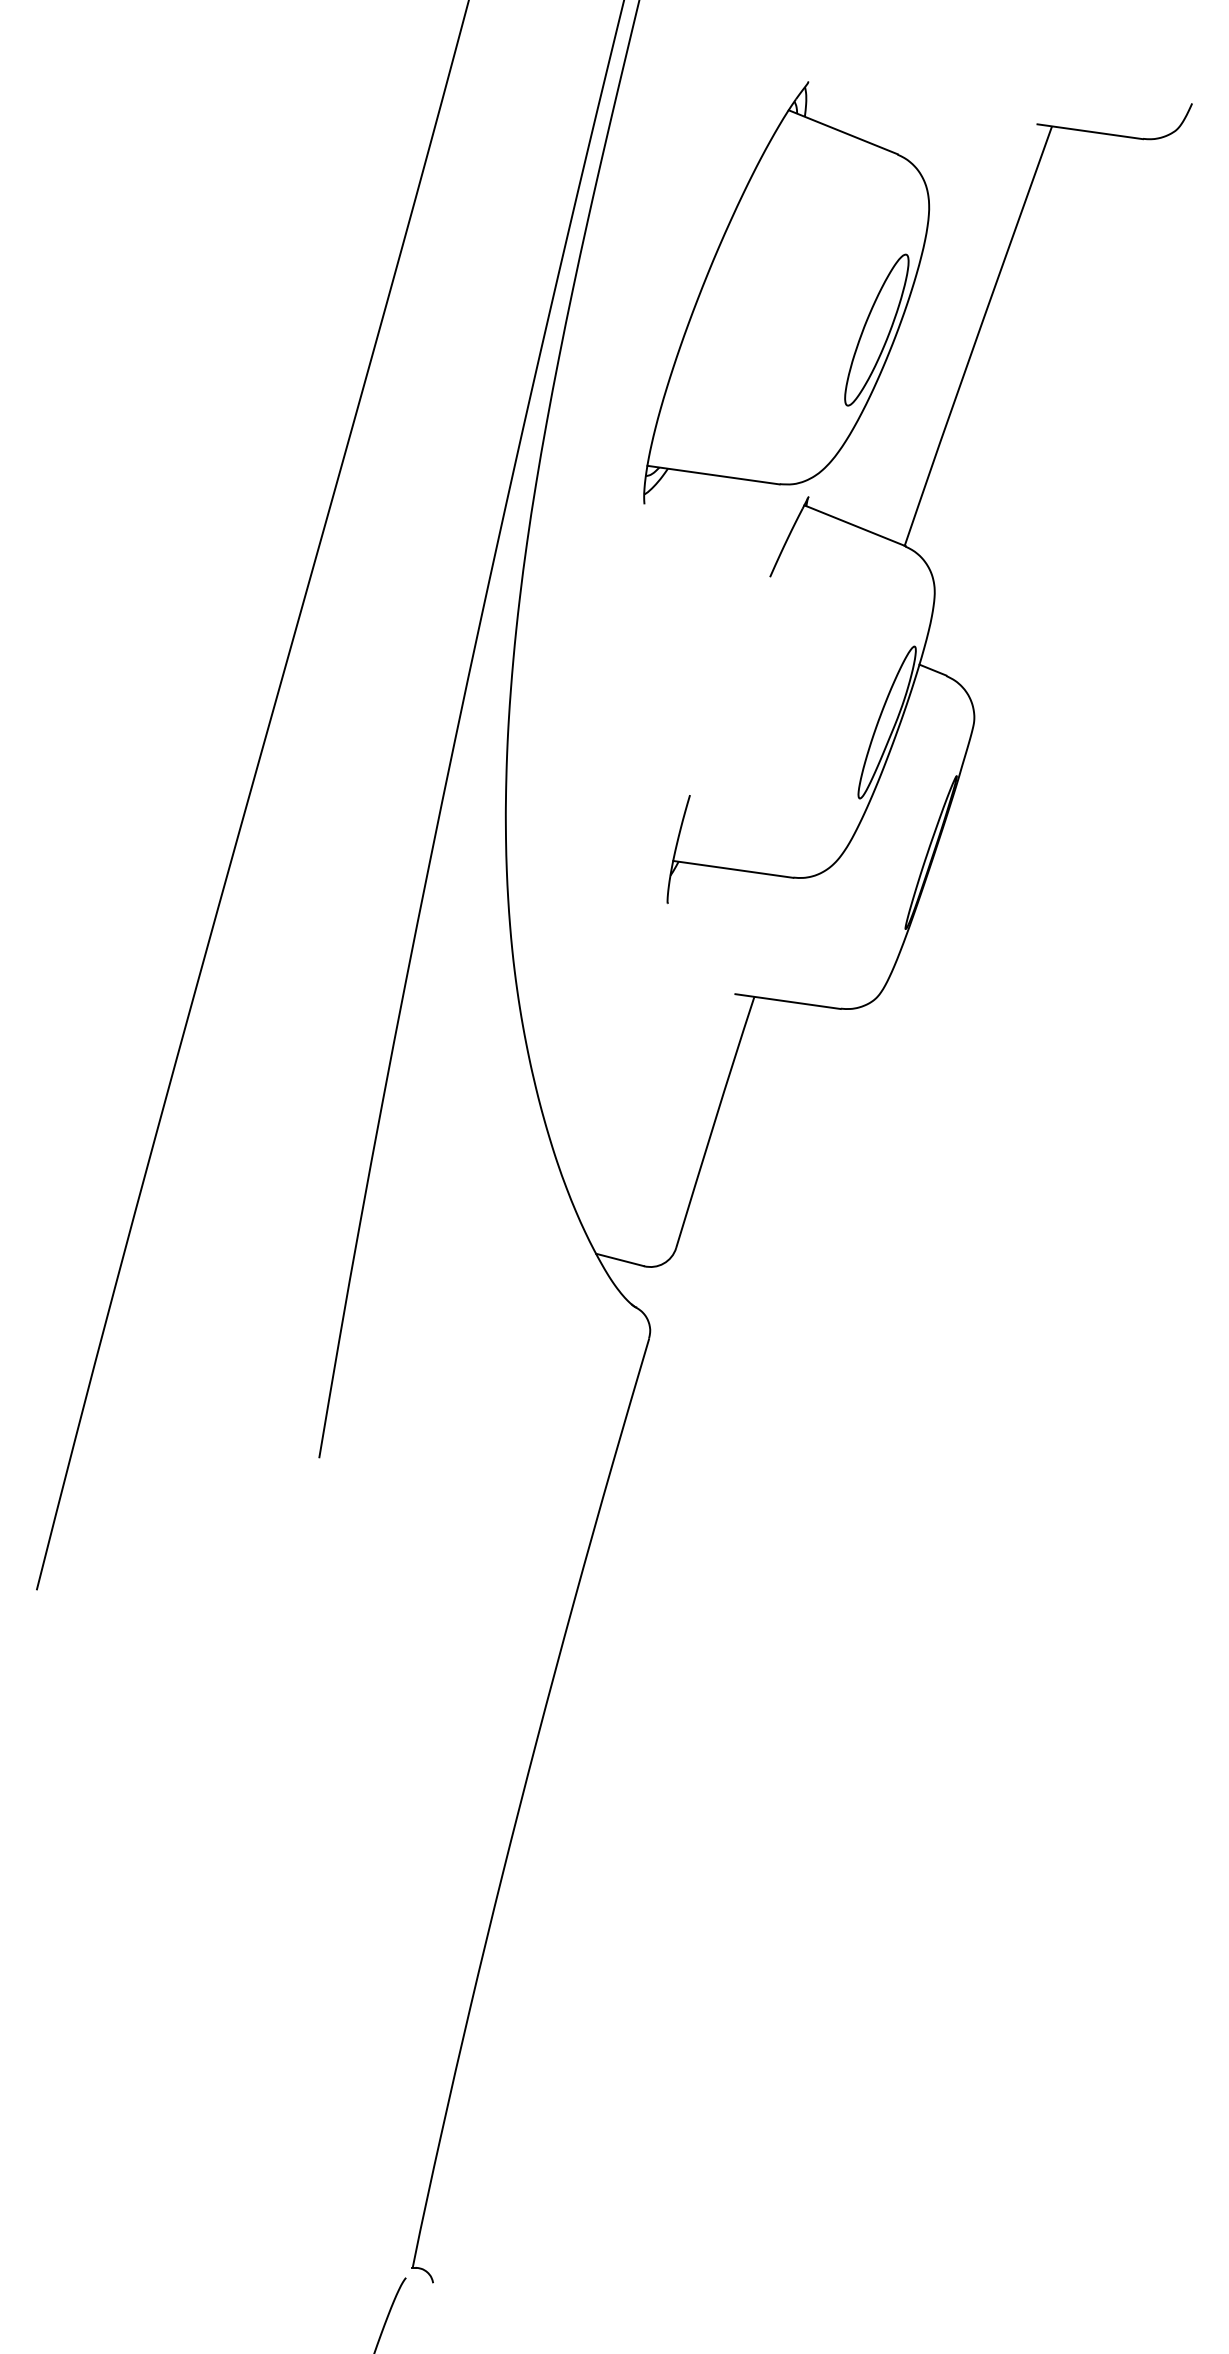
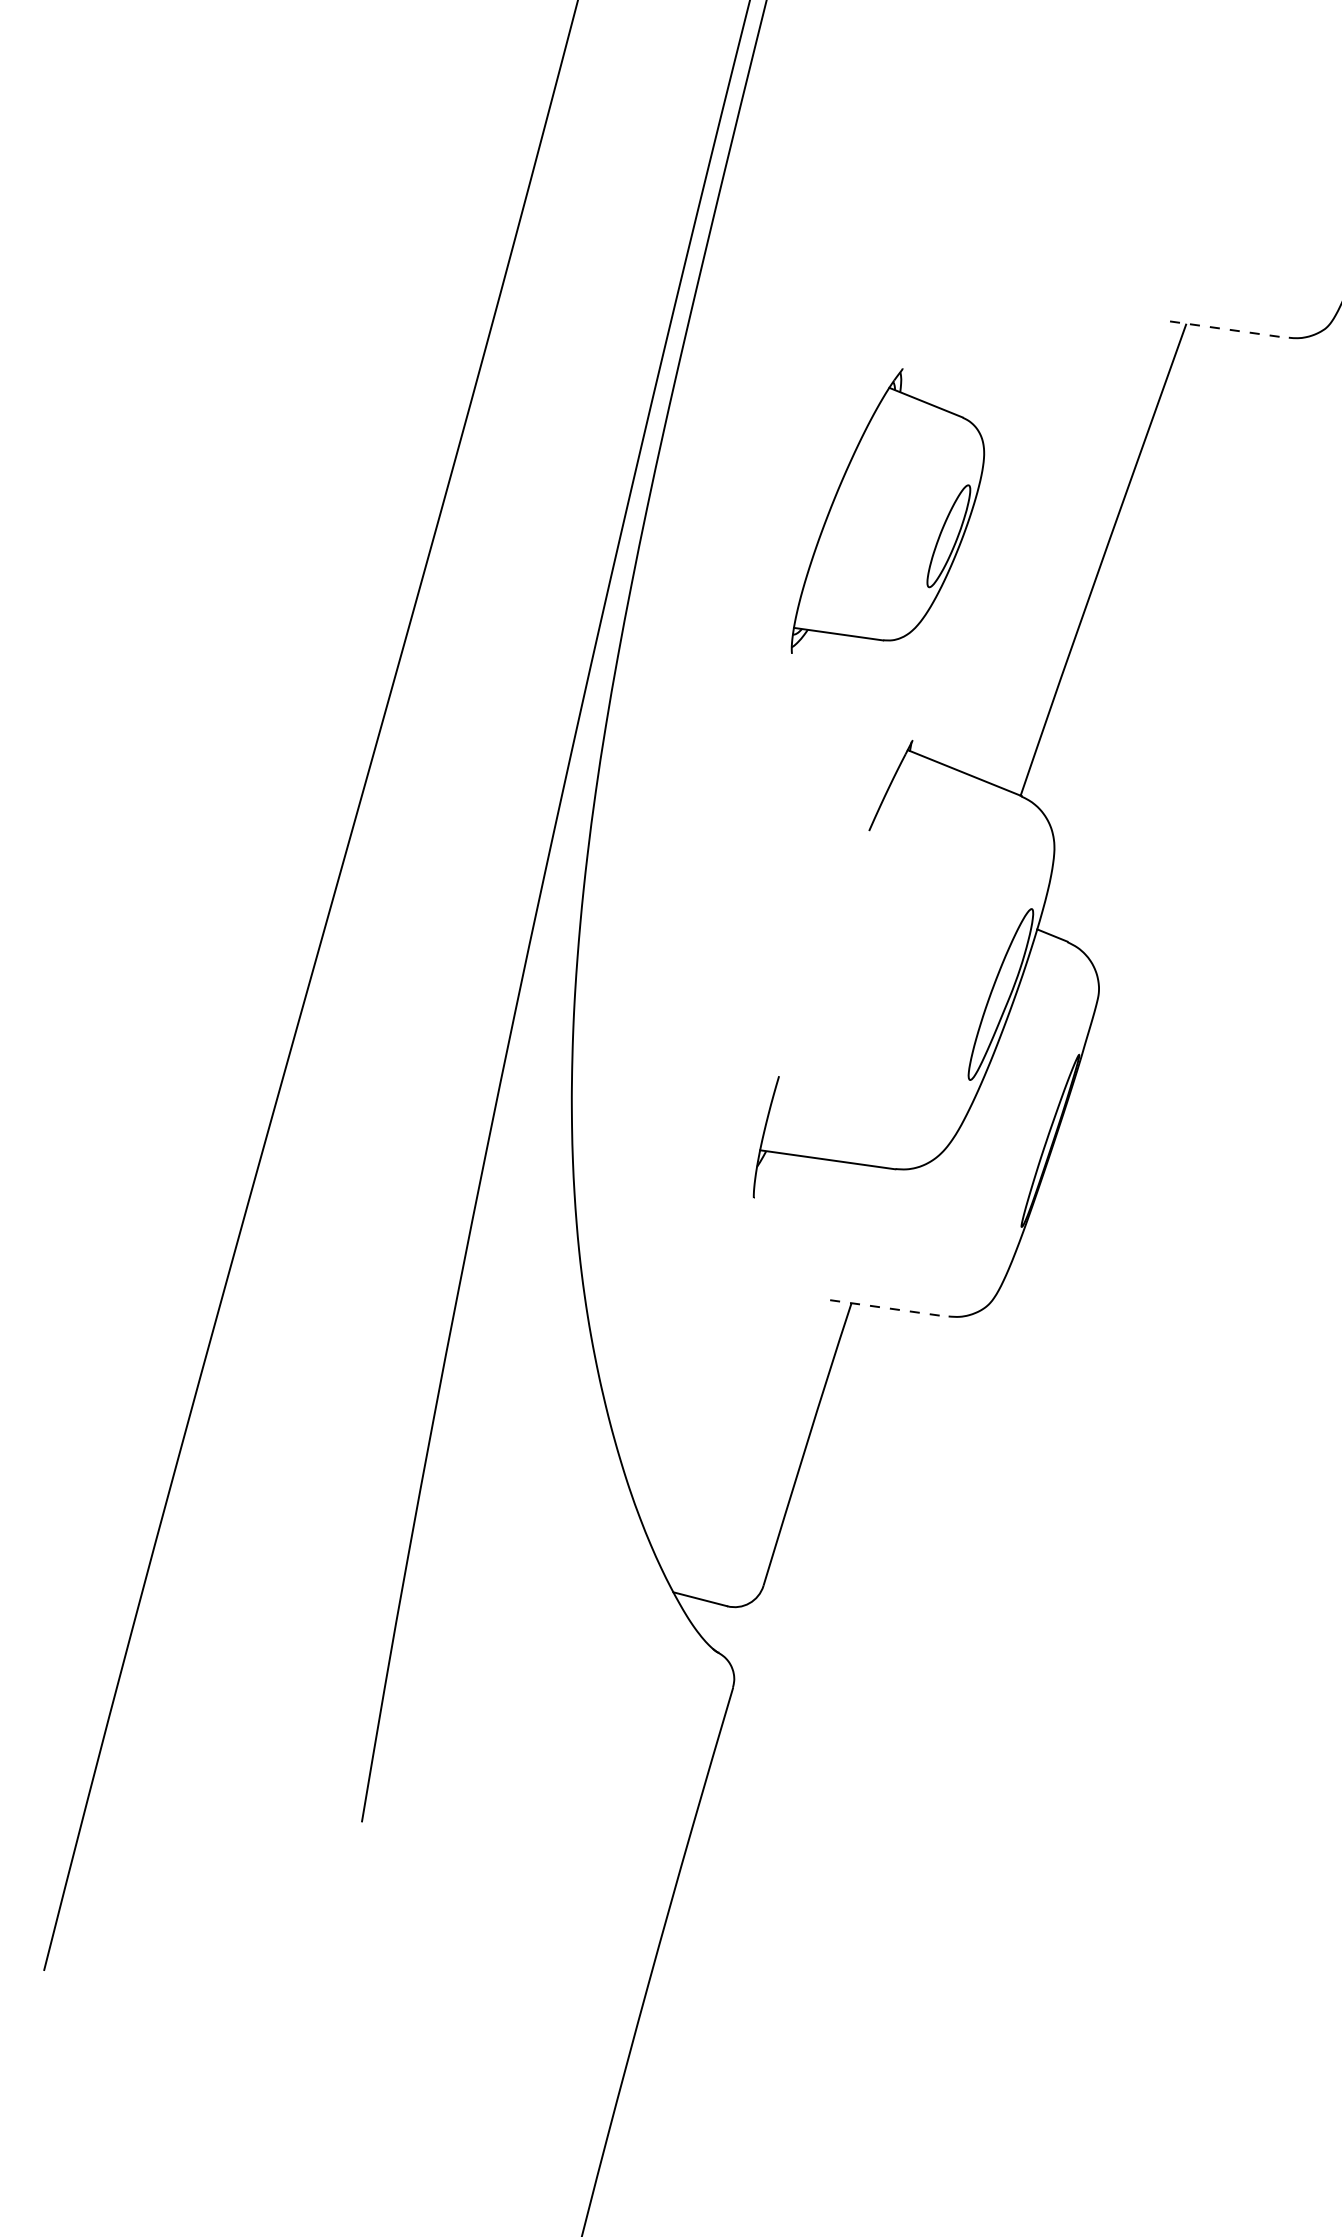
line: (1090, 131) -> (1229, 329), solid -> dashed
part: (786, 292) -> (887, 510), size x0.6
line: (788, 1001) -> (889, 1308), solid -> dashed

